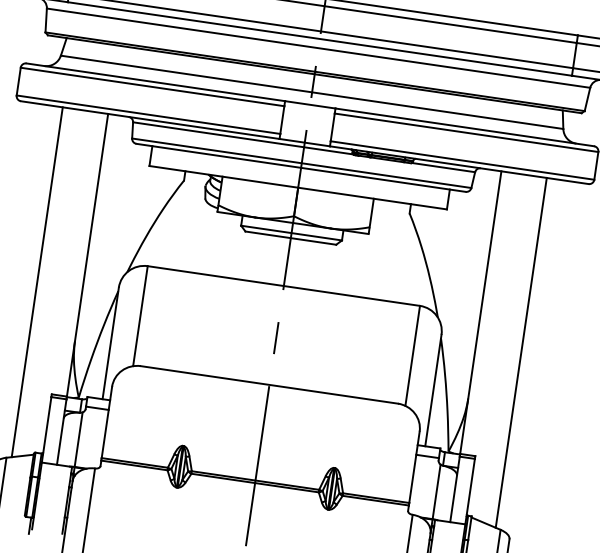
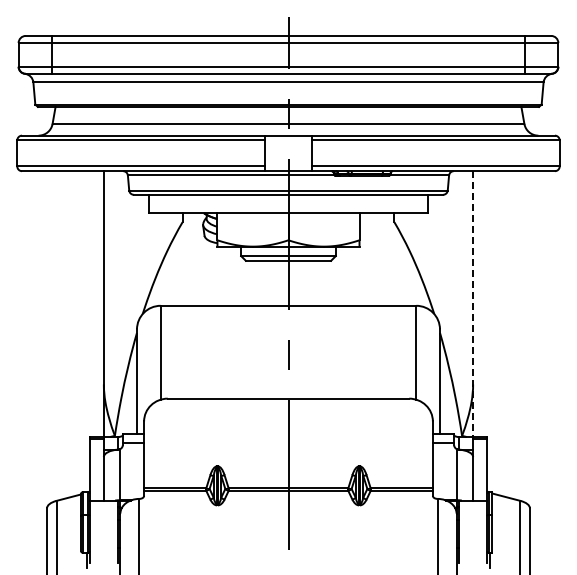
line: (37, 282) -> (61, 335), removed
line: (481, 312) -> (473, 303), solid -> dashed
line: (520, 352) -> (515, 335), removed

